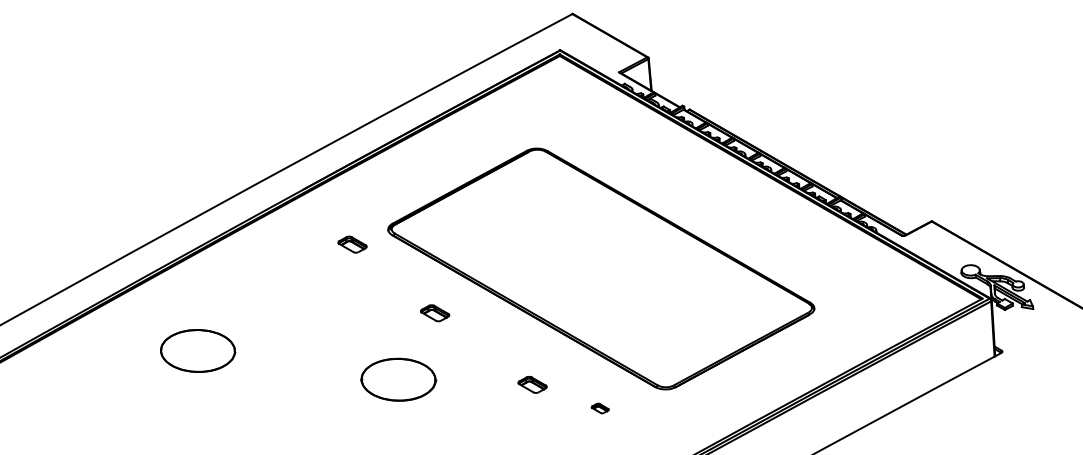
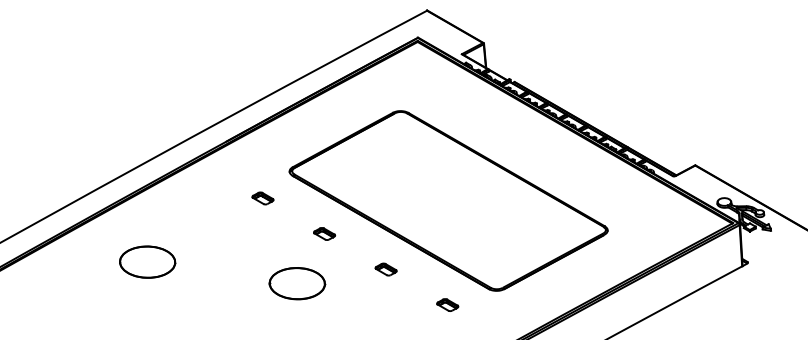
part: (352, 244) -> (262, 198), moved
part: (532, 384) -> (386, 269), moved
part: (600, 408) -> (448, 305), size x1.67

